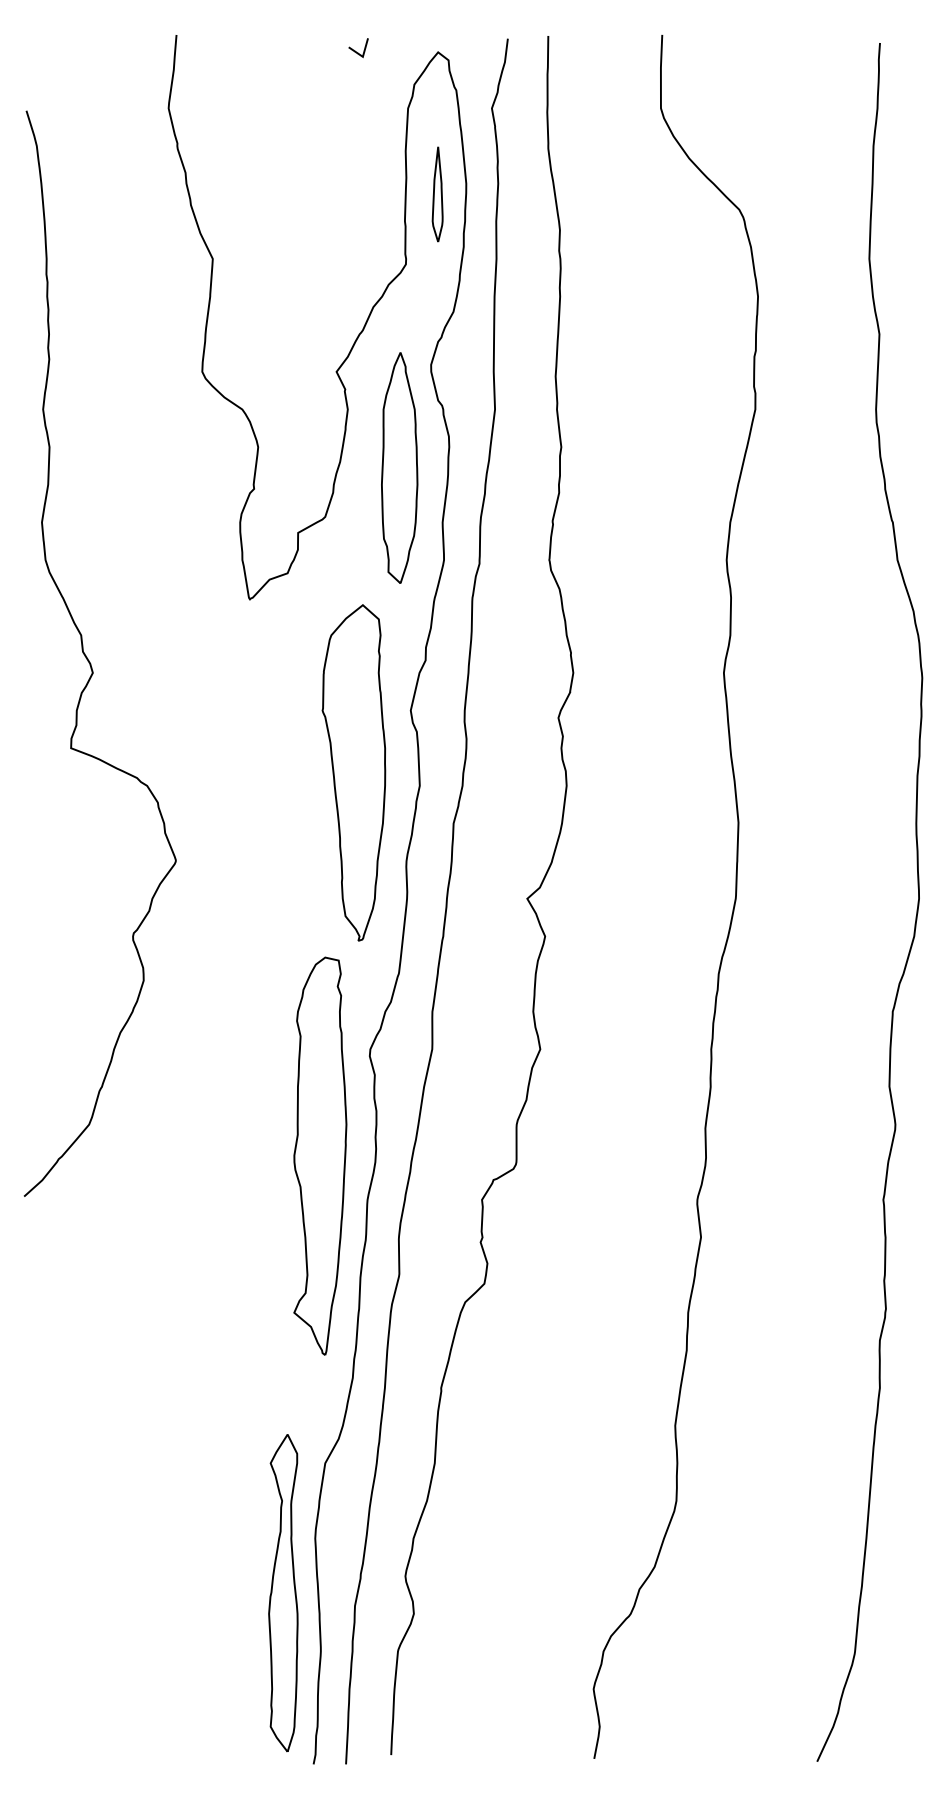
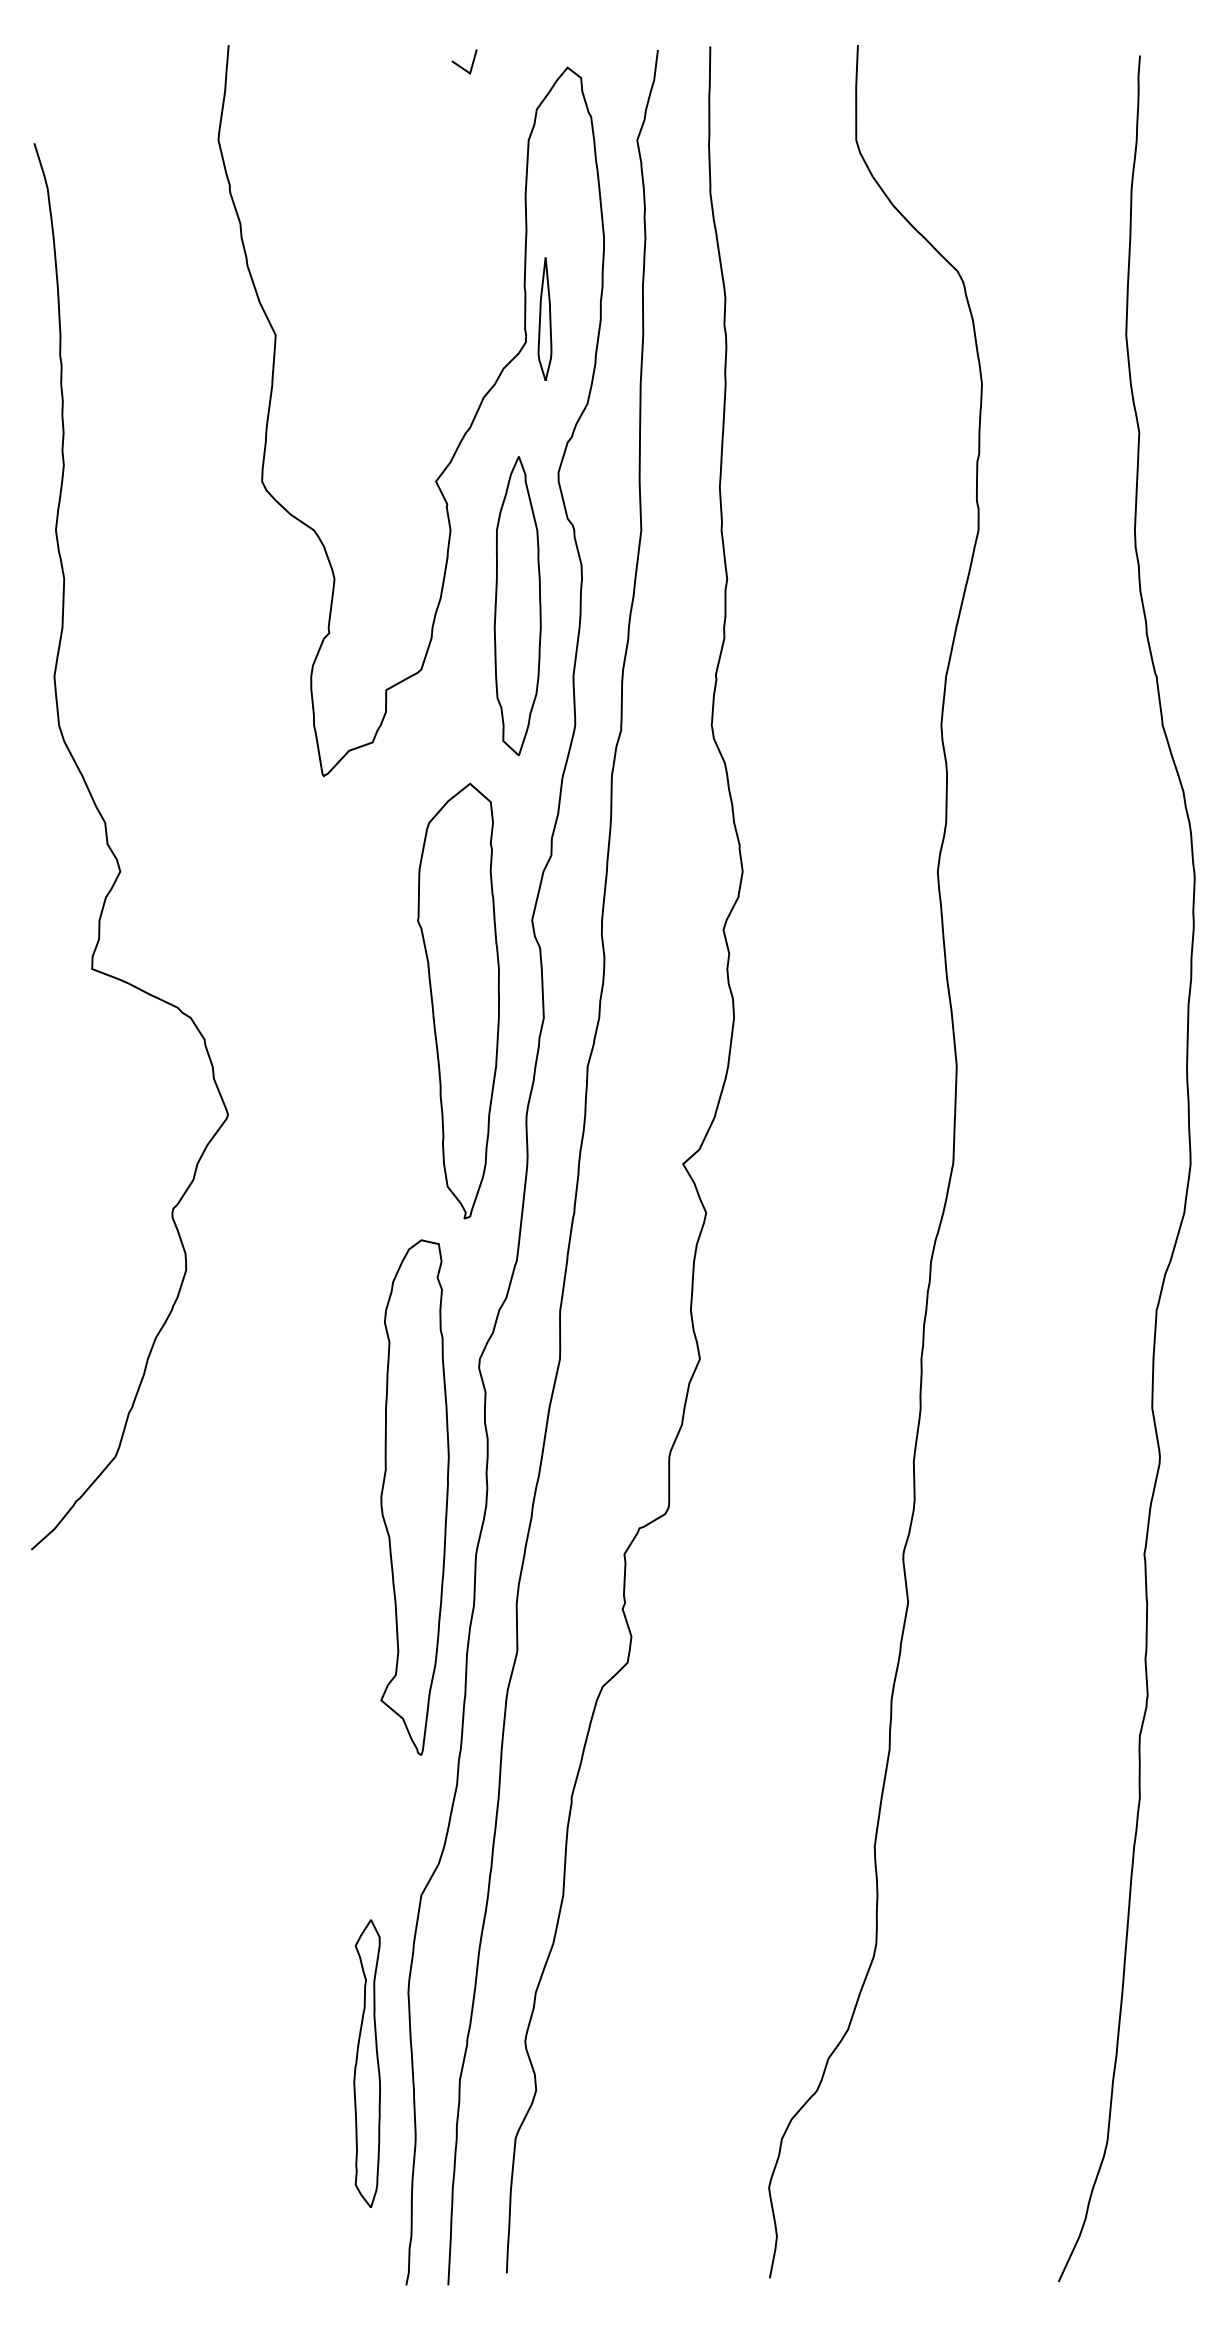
part: (437, 194) -> (544, 319), moved
part: (283, 1593) -> (367, 2064), size x0.7

